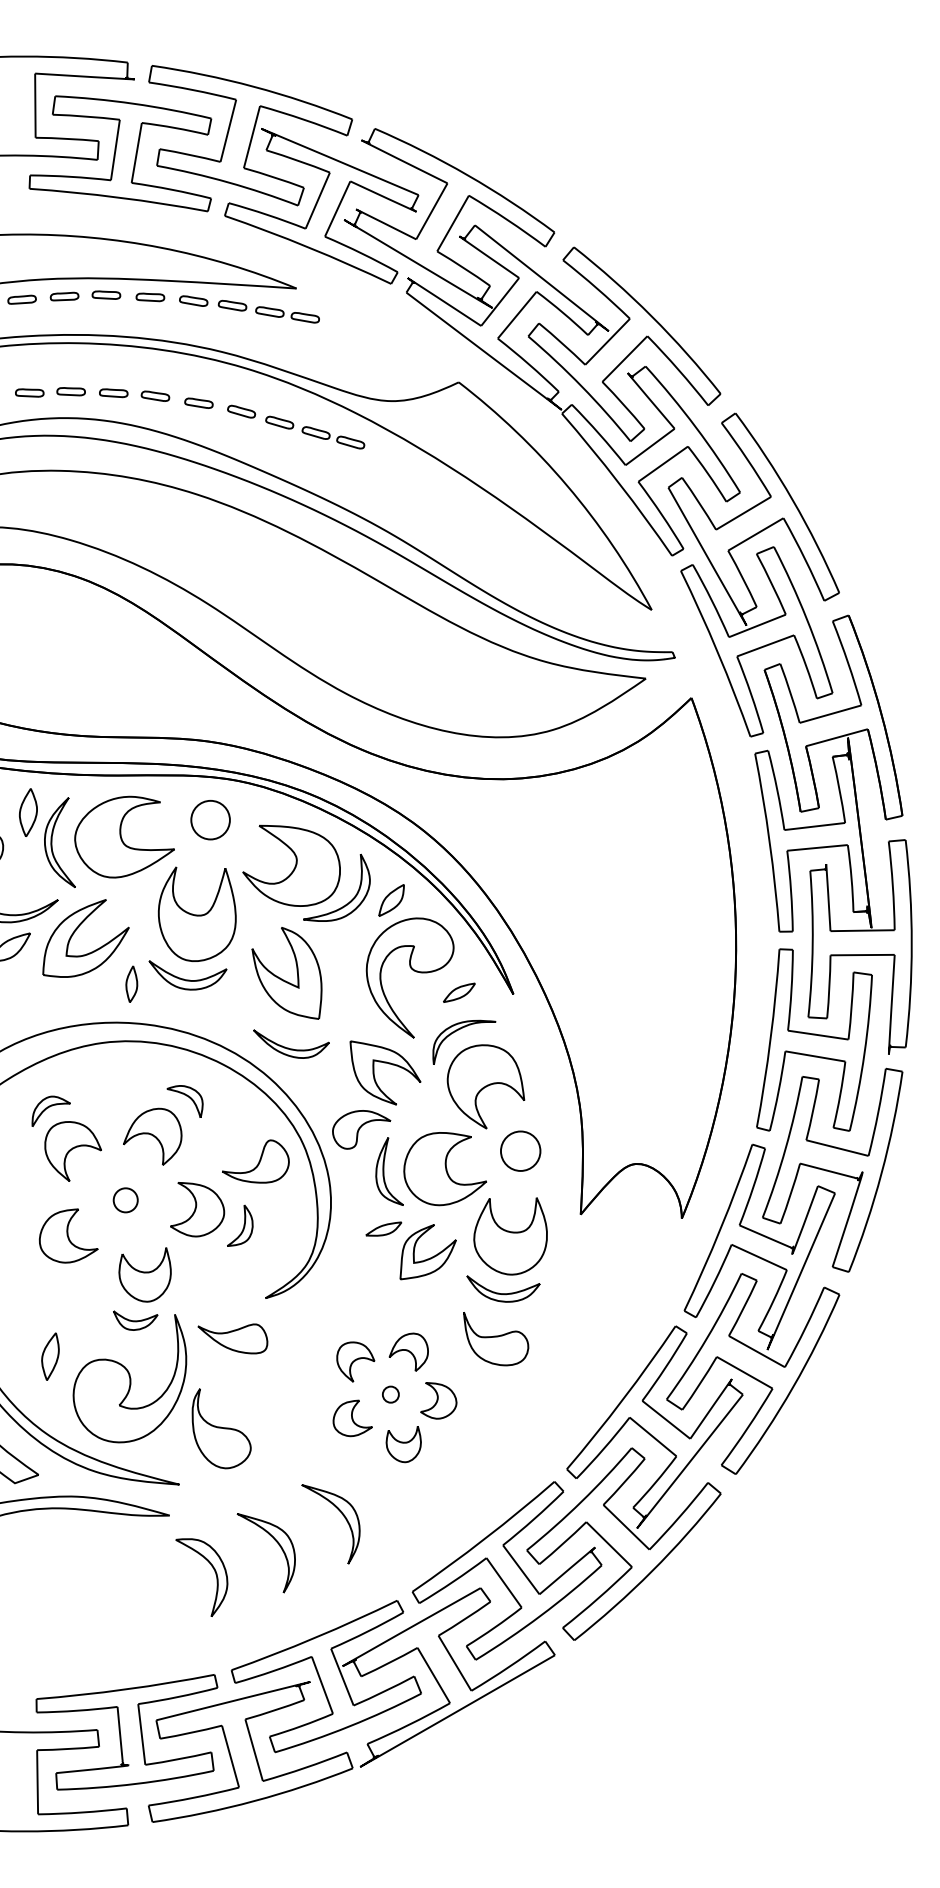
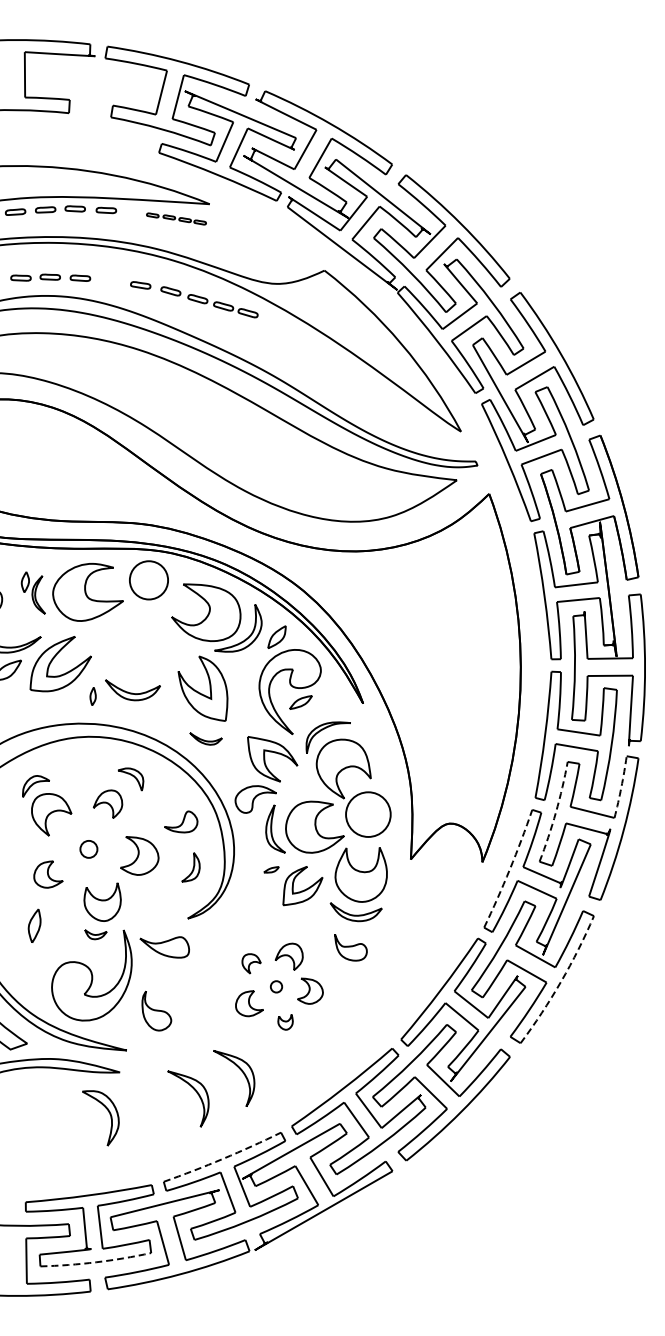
part: (120, 153) -> (85, 108), removed
part: (249, 308) -> (176, 218), size x0.6
part: (154, 396) -> (109, 280), removed
circle: (209, 820) -> (148, 580), size x1.4
part: (47, 837) -> (33, 592), size x0.6
part: (197, 913) -> (139, 646), removed
part: (130, 984) -> (92, 696), size x0.7
part: (458, 992) -> (300, 702), moved
part: (290, 1043) -> (205, 738), size x0.6
arc: (878, 1112) -> (621, 787), solid -> dashed
part: (152, 1135) -> (107, 803), size x0.7
arc: (785, 1148) -> (555, 812), solid -> dashed
circle: (520, 1151) -> (368, 814), size x1.6
part: (256, 1160) -> (181, 821), size x0.7
part: (239, 1225) -> (190, 867), moved
part: (383, 1228) -> (271, 869), size x0.6
arc: (720, 1228) -> (509, 869), solid -> dashed
part: (68, 1235) -> (48, 874), size x0.7
part: (135, 1320) -> (95, 934), size x0.7
part: (495, 1339) -> (350, 947), size x0.7
part: (50, 1355) -> (34, 925), moved
part: (355, 1361) -> (251, 963), size x0.7
arc: (793, 1387) -> (561, 981), solid -> dashed
part: (221, 1428) -> (156, 1010), size x0.7
part: (403, 1445) -> (285, 1022), size x0.6
part: (214, 1572) -> (109, 1114), moved
arc: (315, 1637) -> (223, 1158), solid -> dashed
arc: (136, 1784) -> (96, 1262), solid -> dashed

